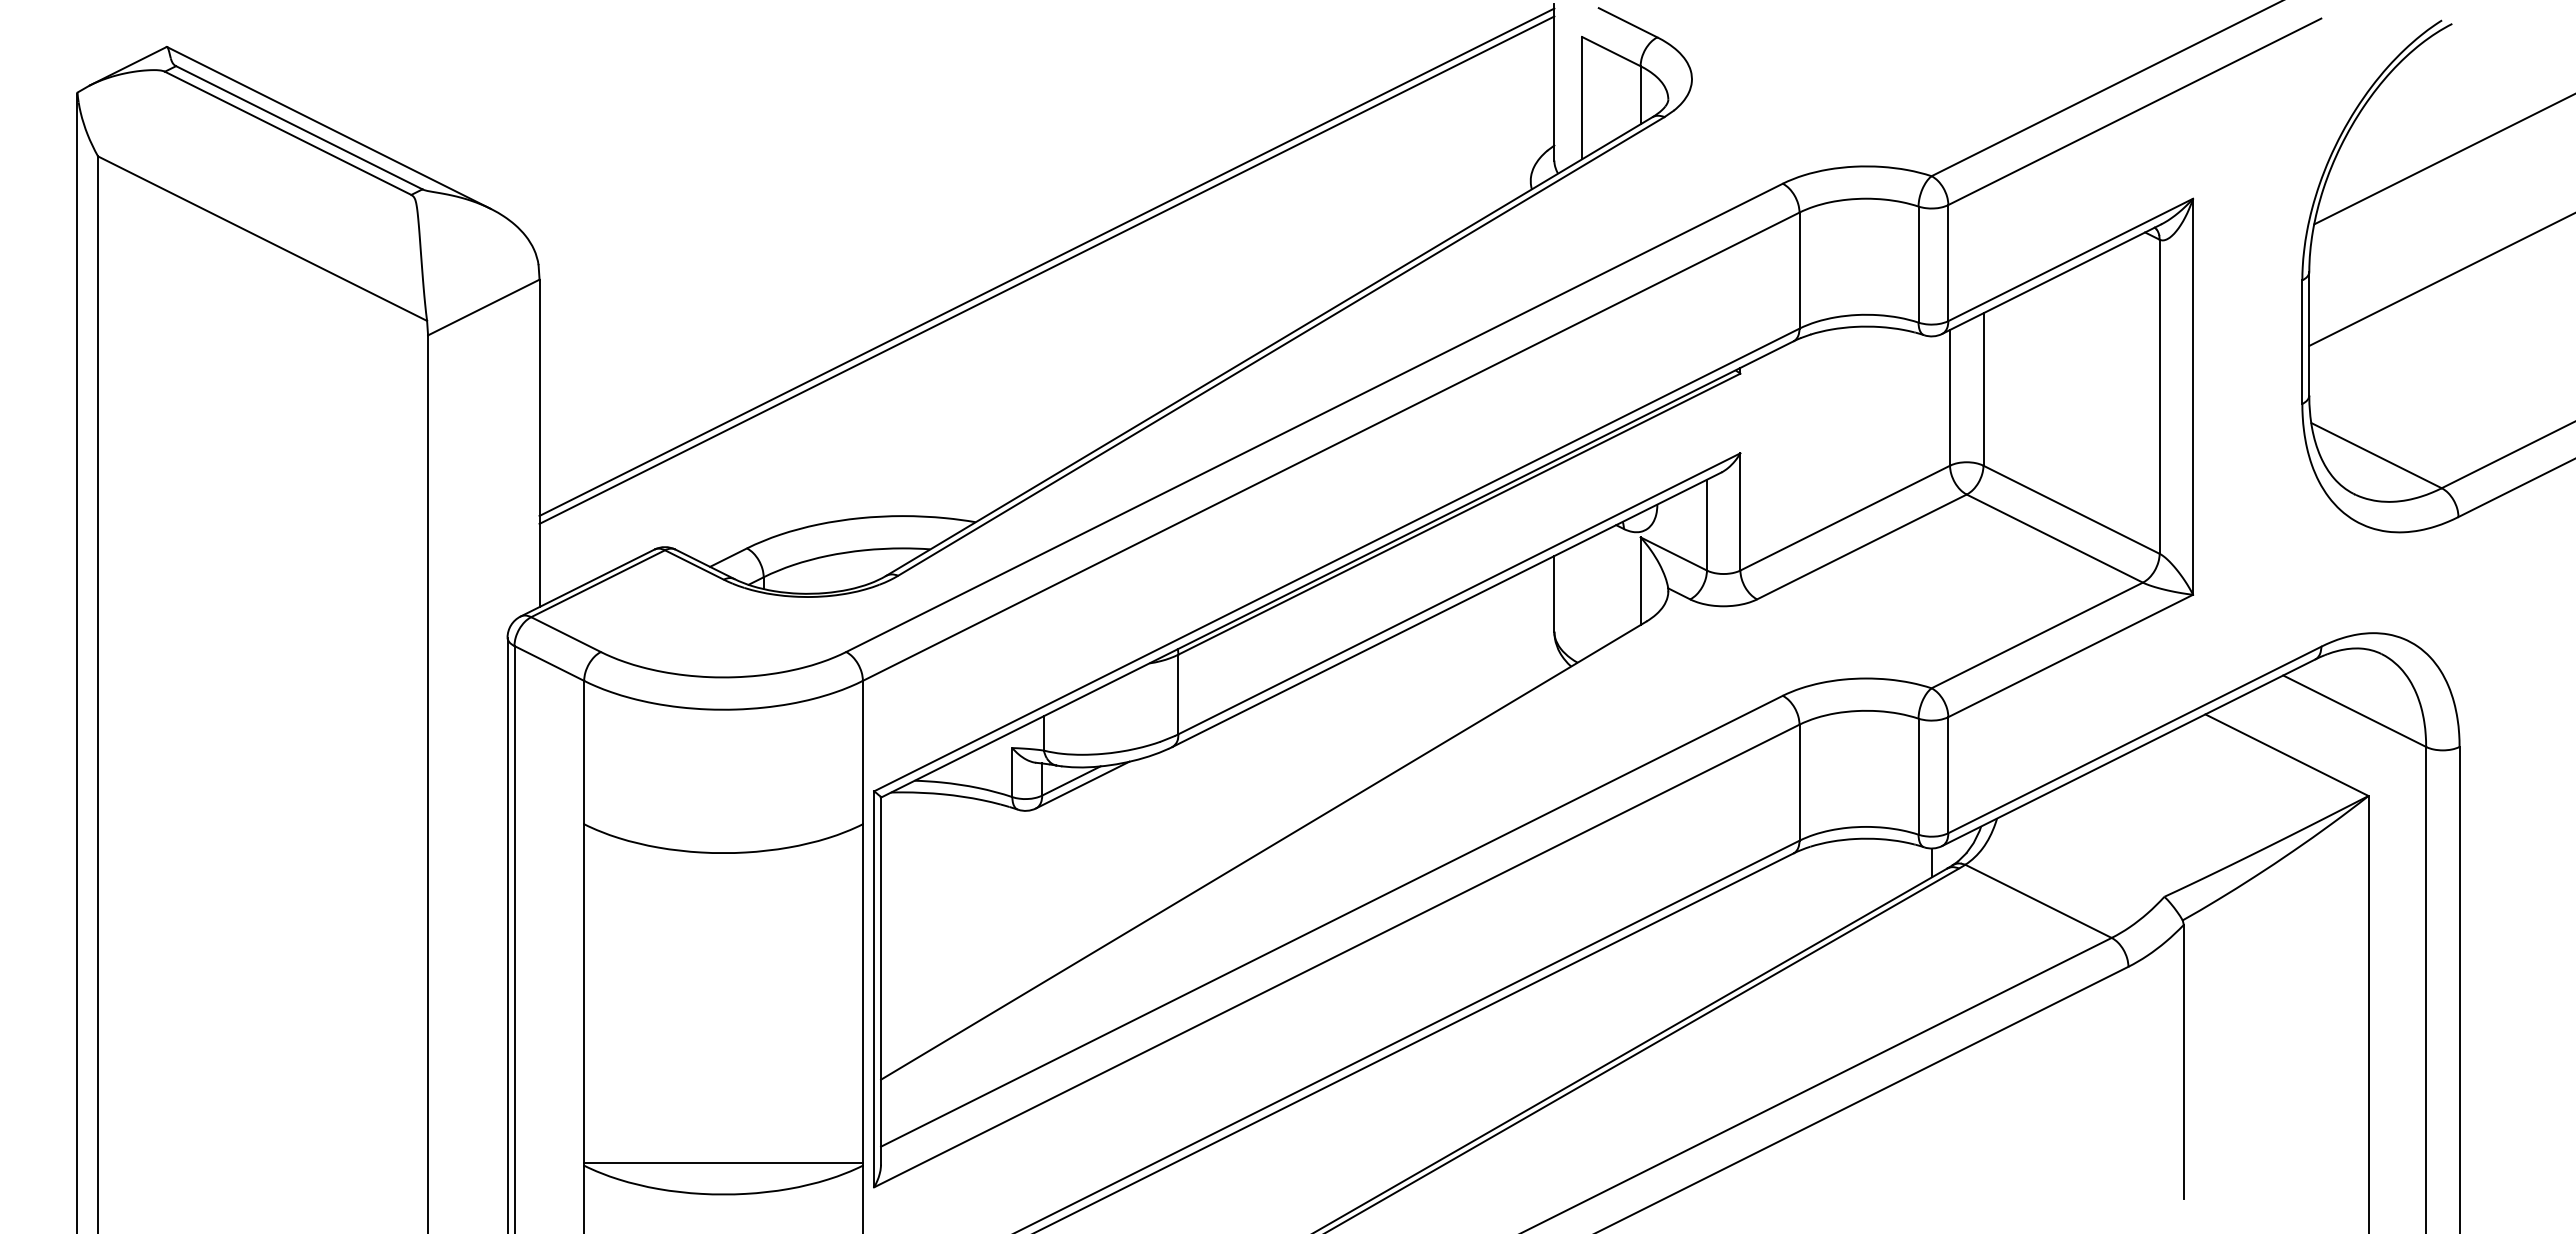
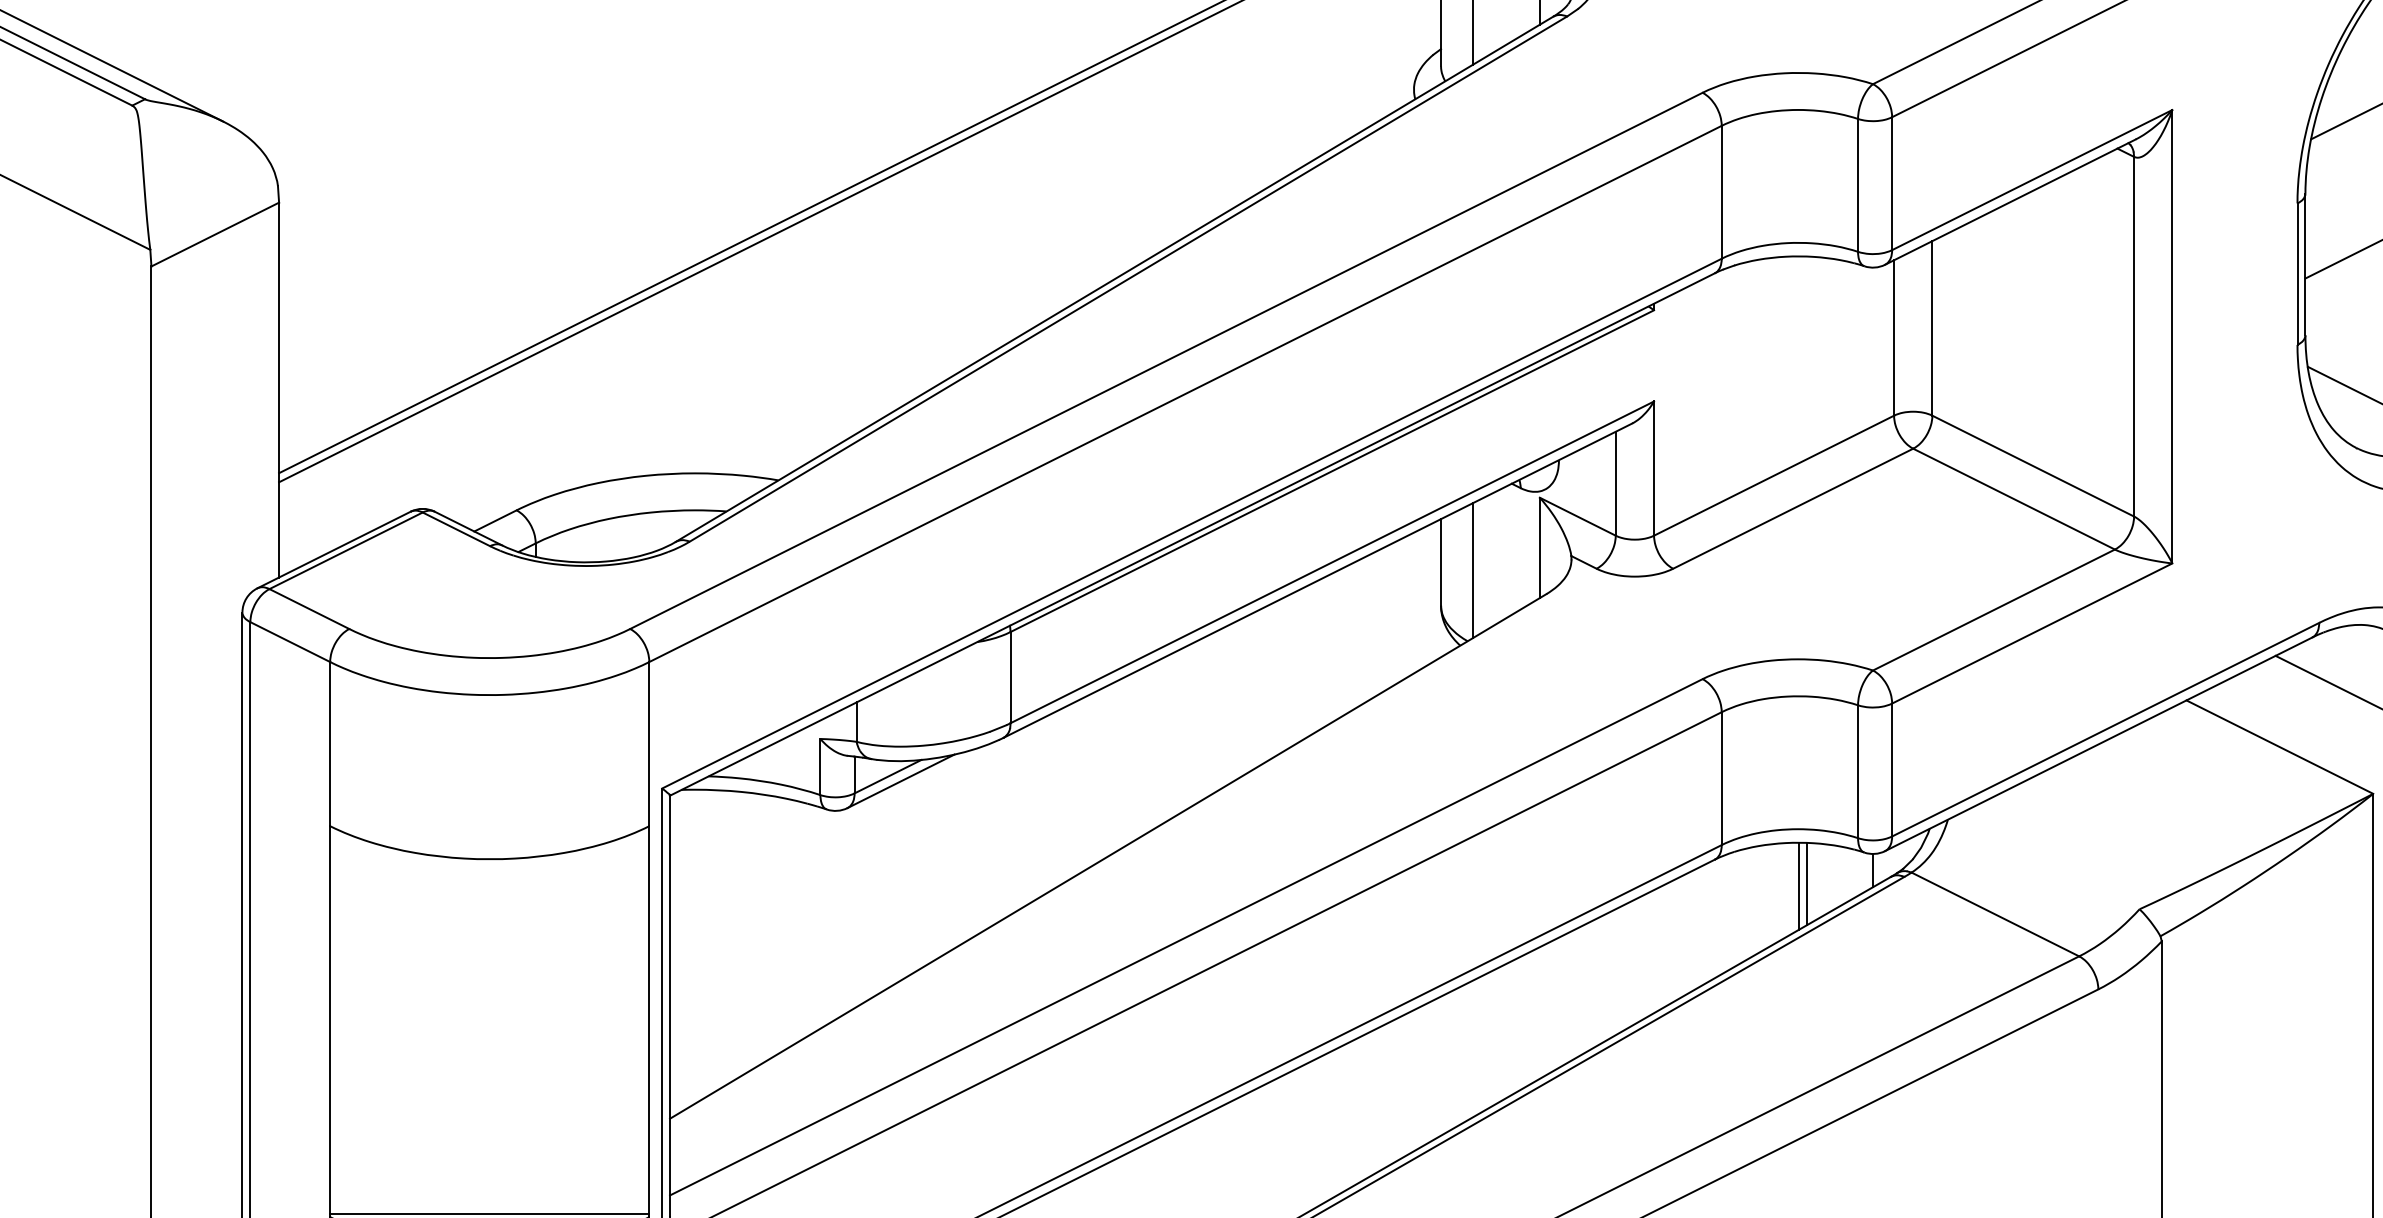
line: (1582, 601) -> (1473, 571), added
line: (1874, 874) -> (1807, 883), added
line: (1867, 876) -> (1799, 886), added

